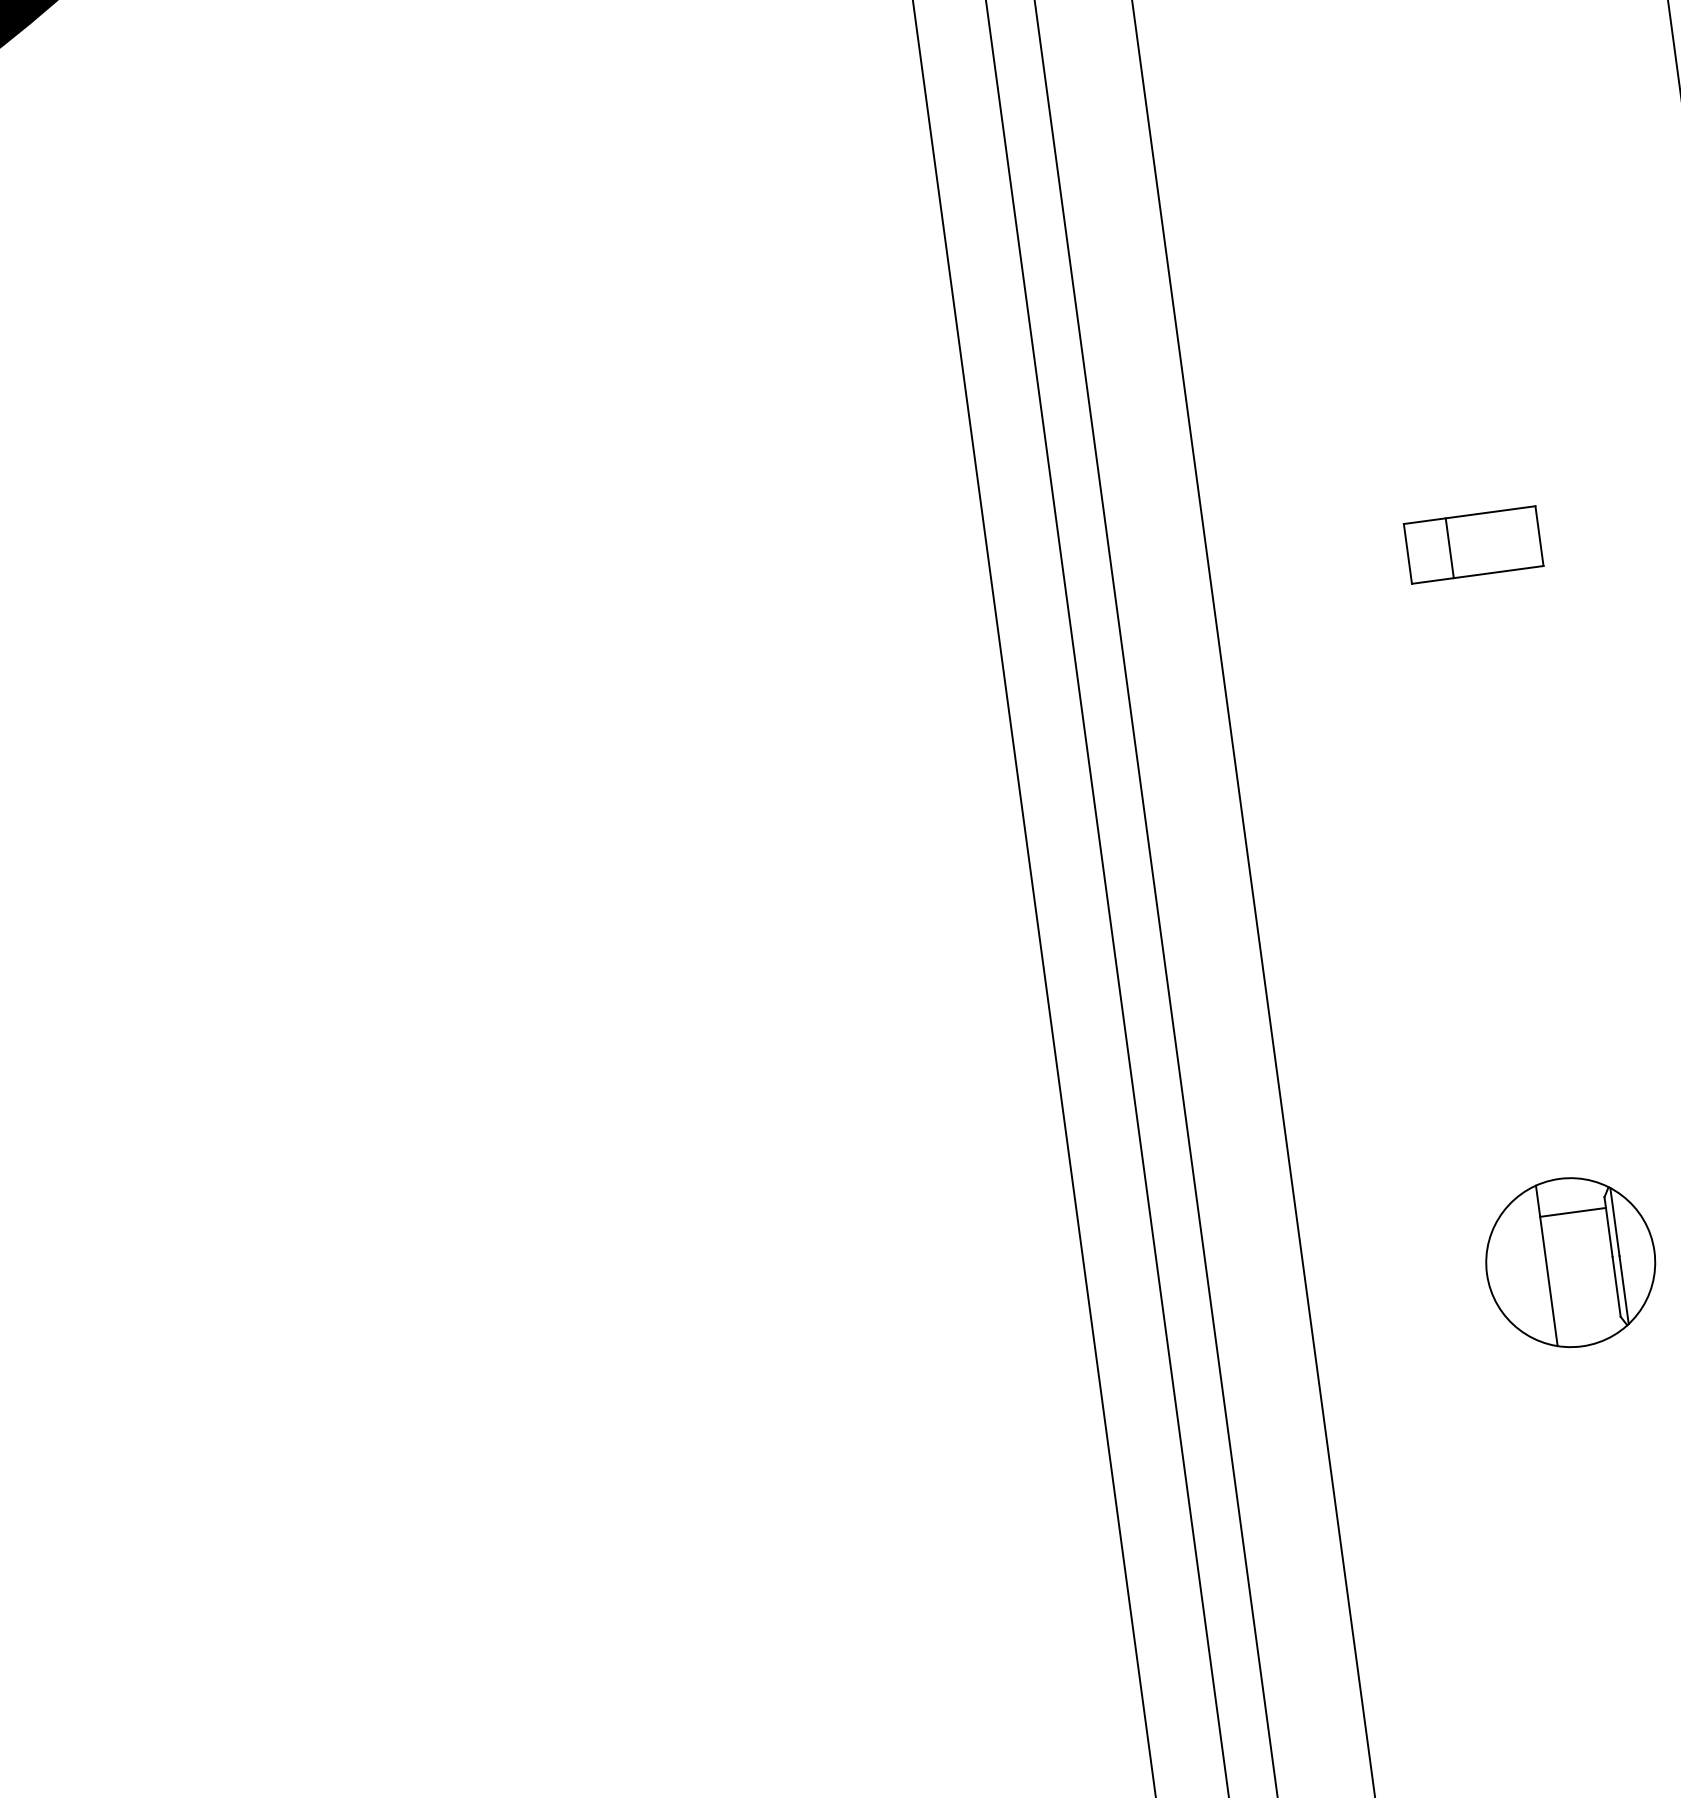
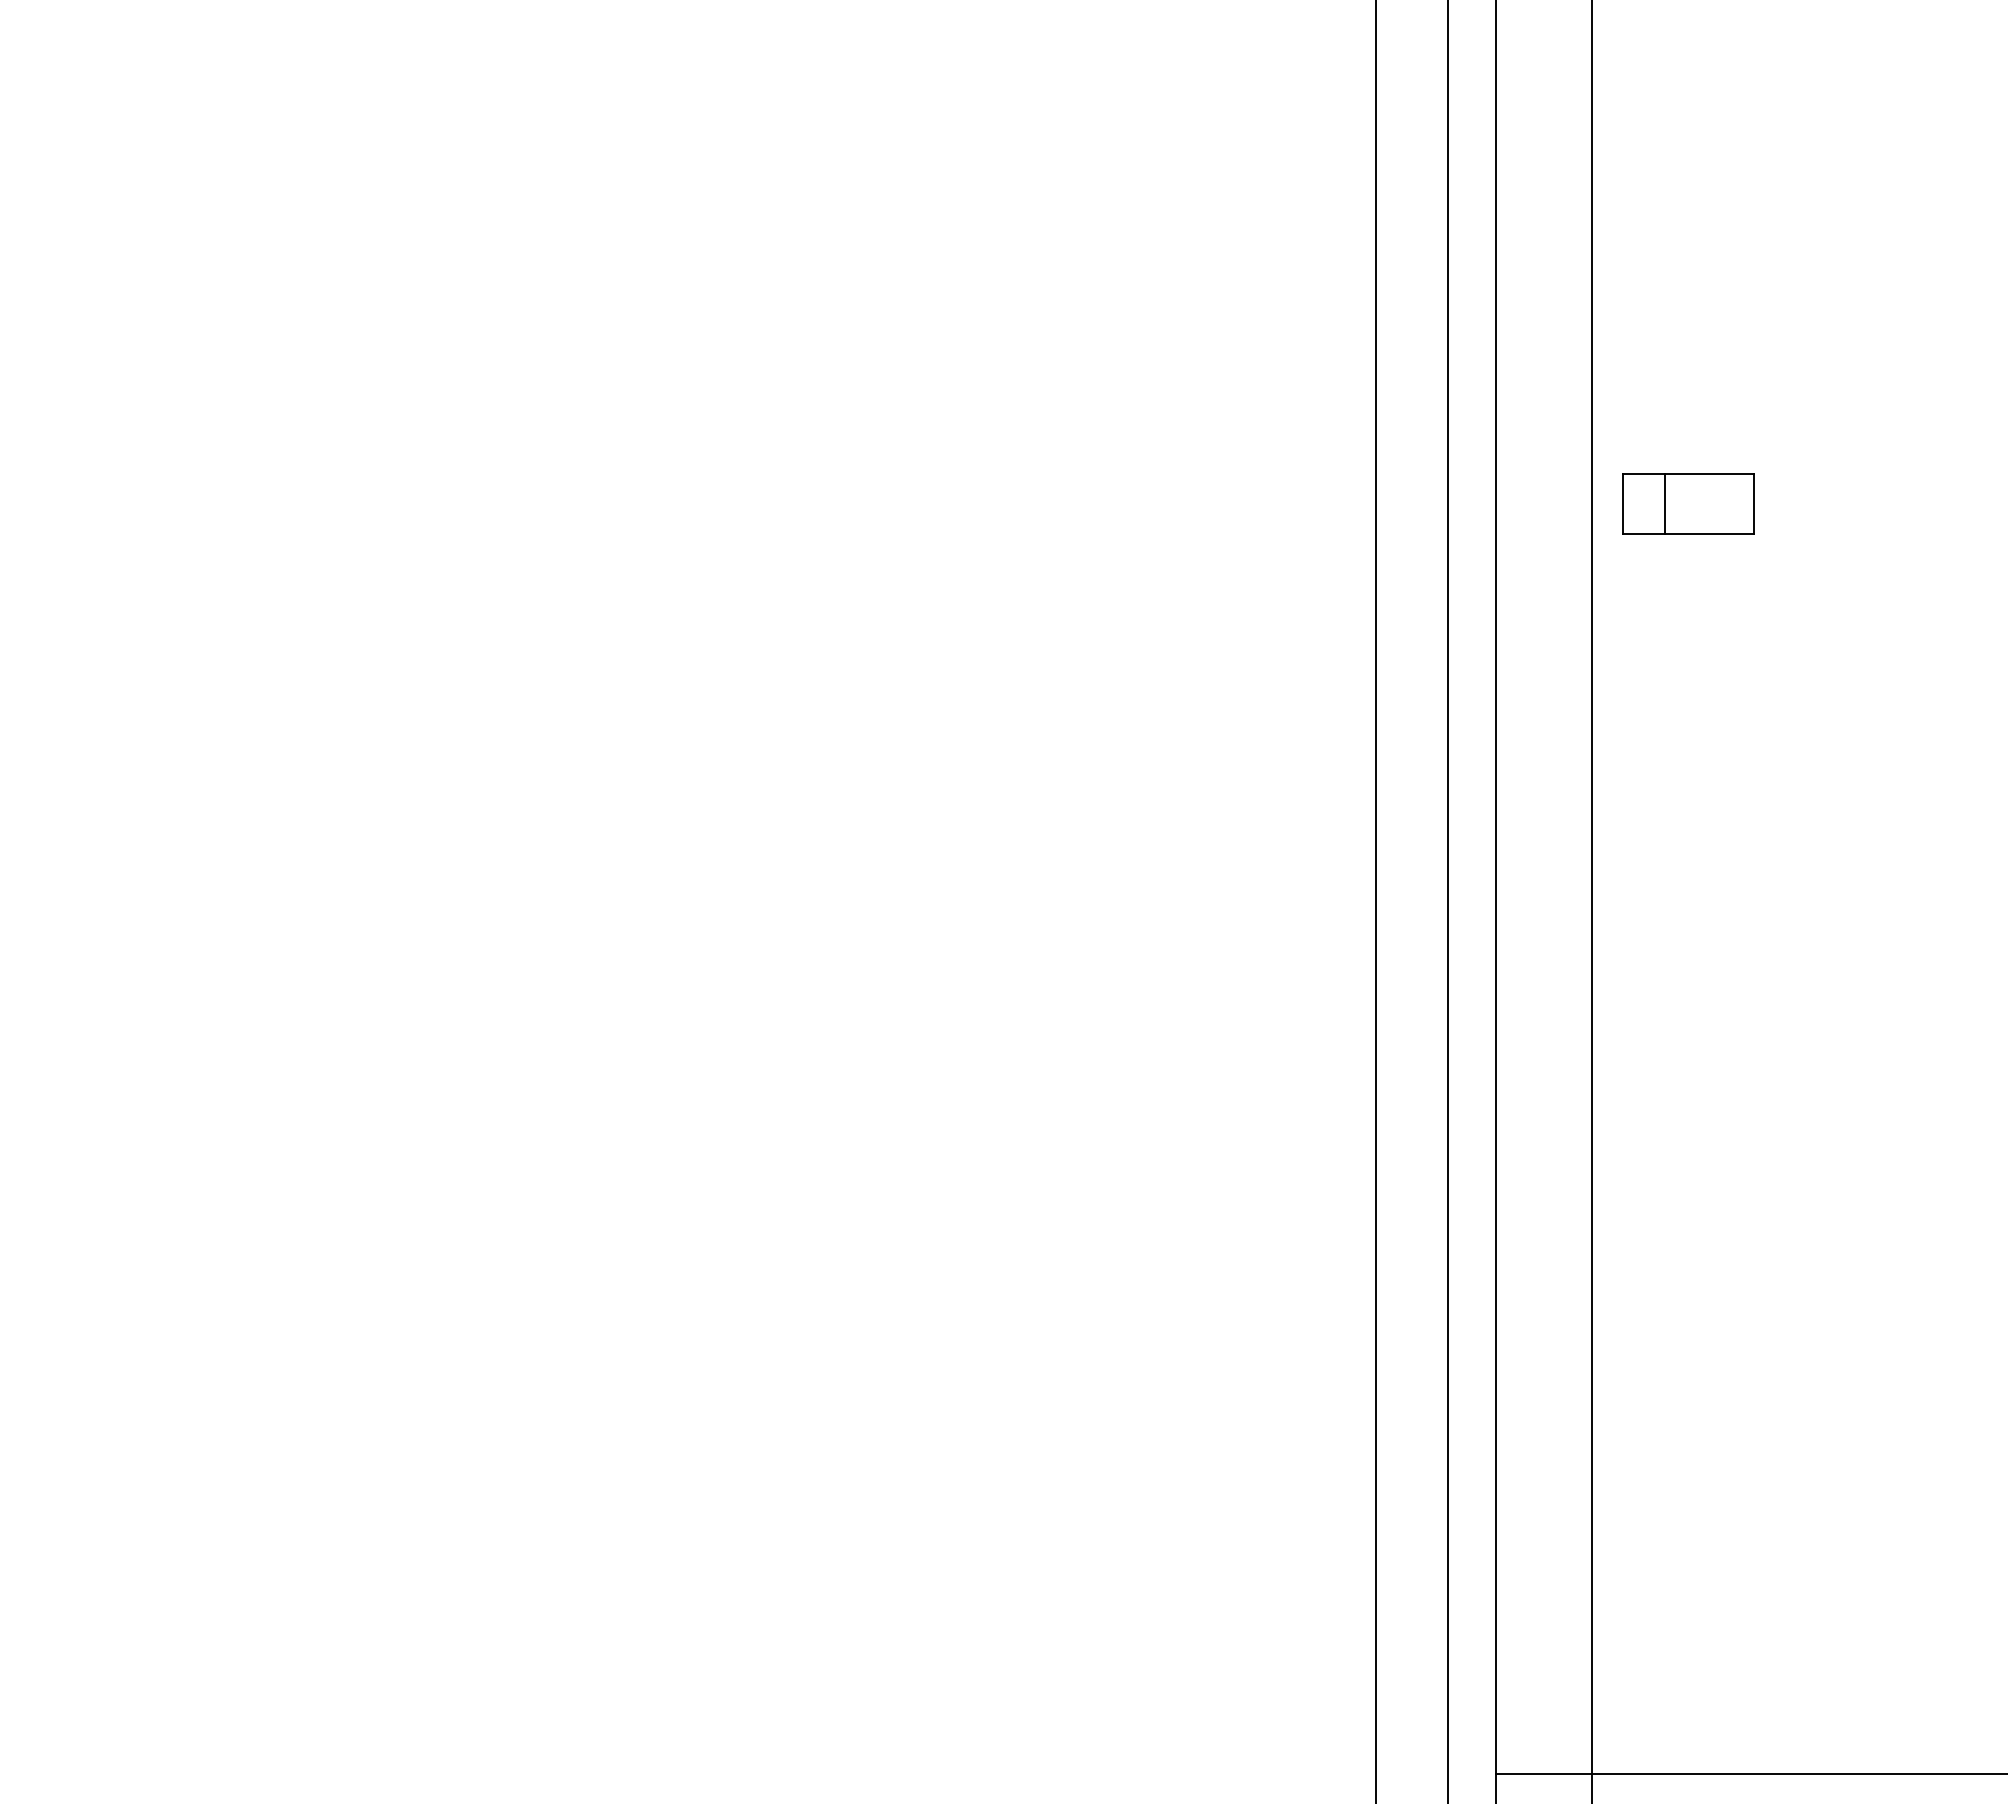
part: (1473, 544) -> (1688, 503), moved
part: (1570, 1262) -> (1855, 1222), removed

